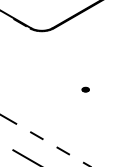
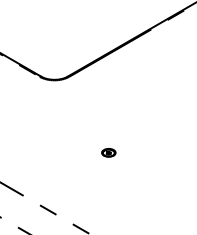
part: (85, 89) -> (108, 152), size x1.67

